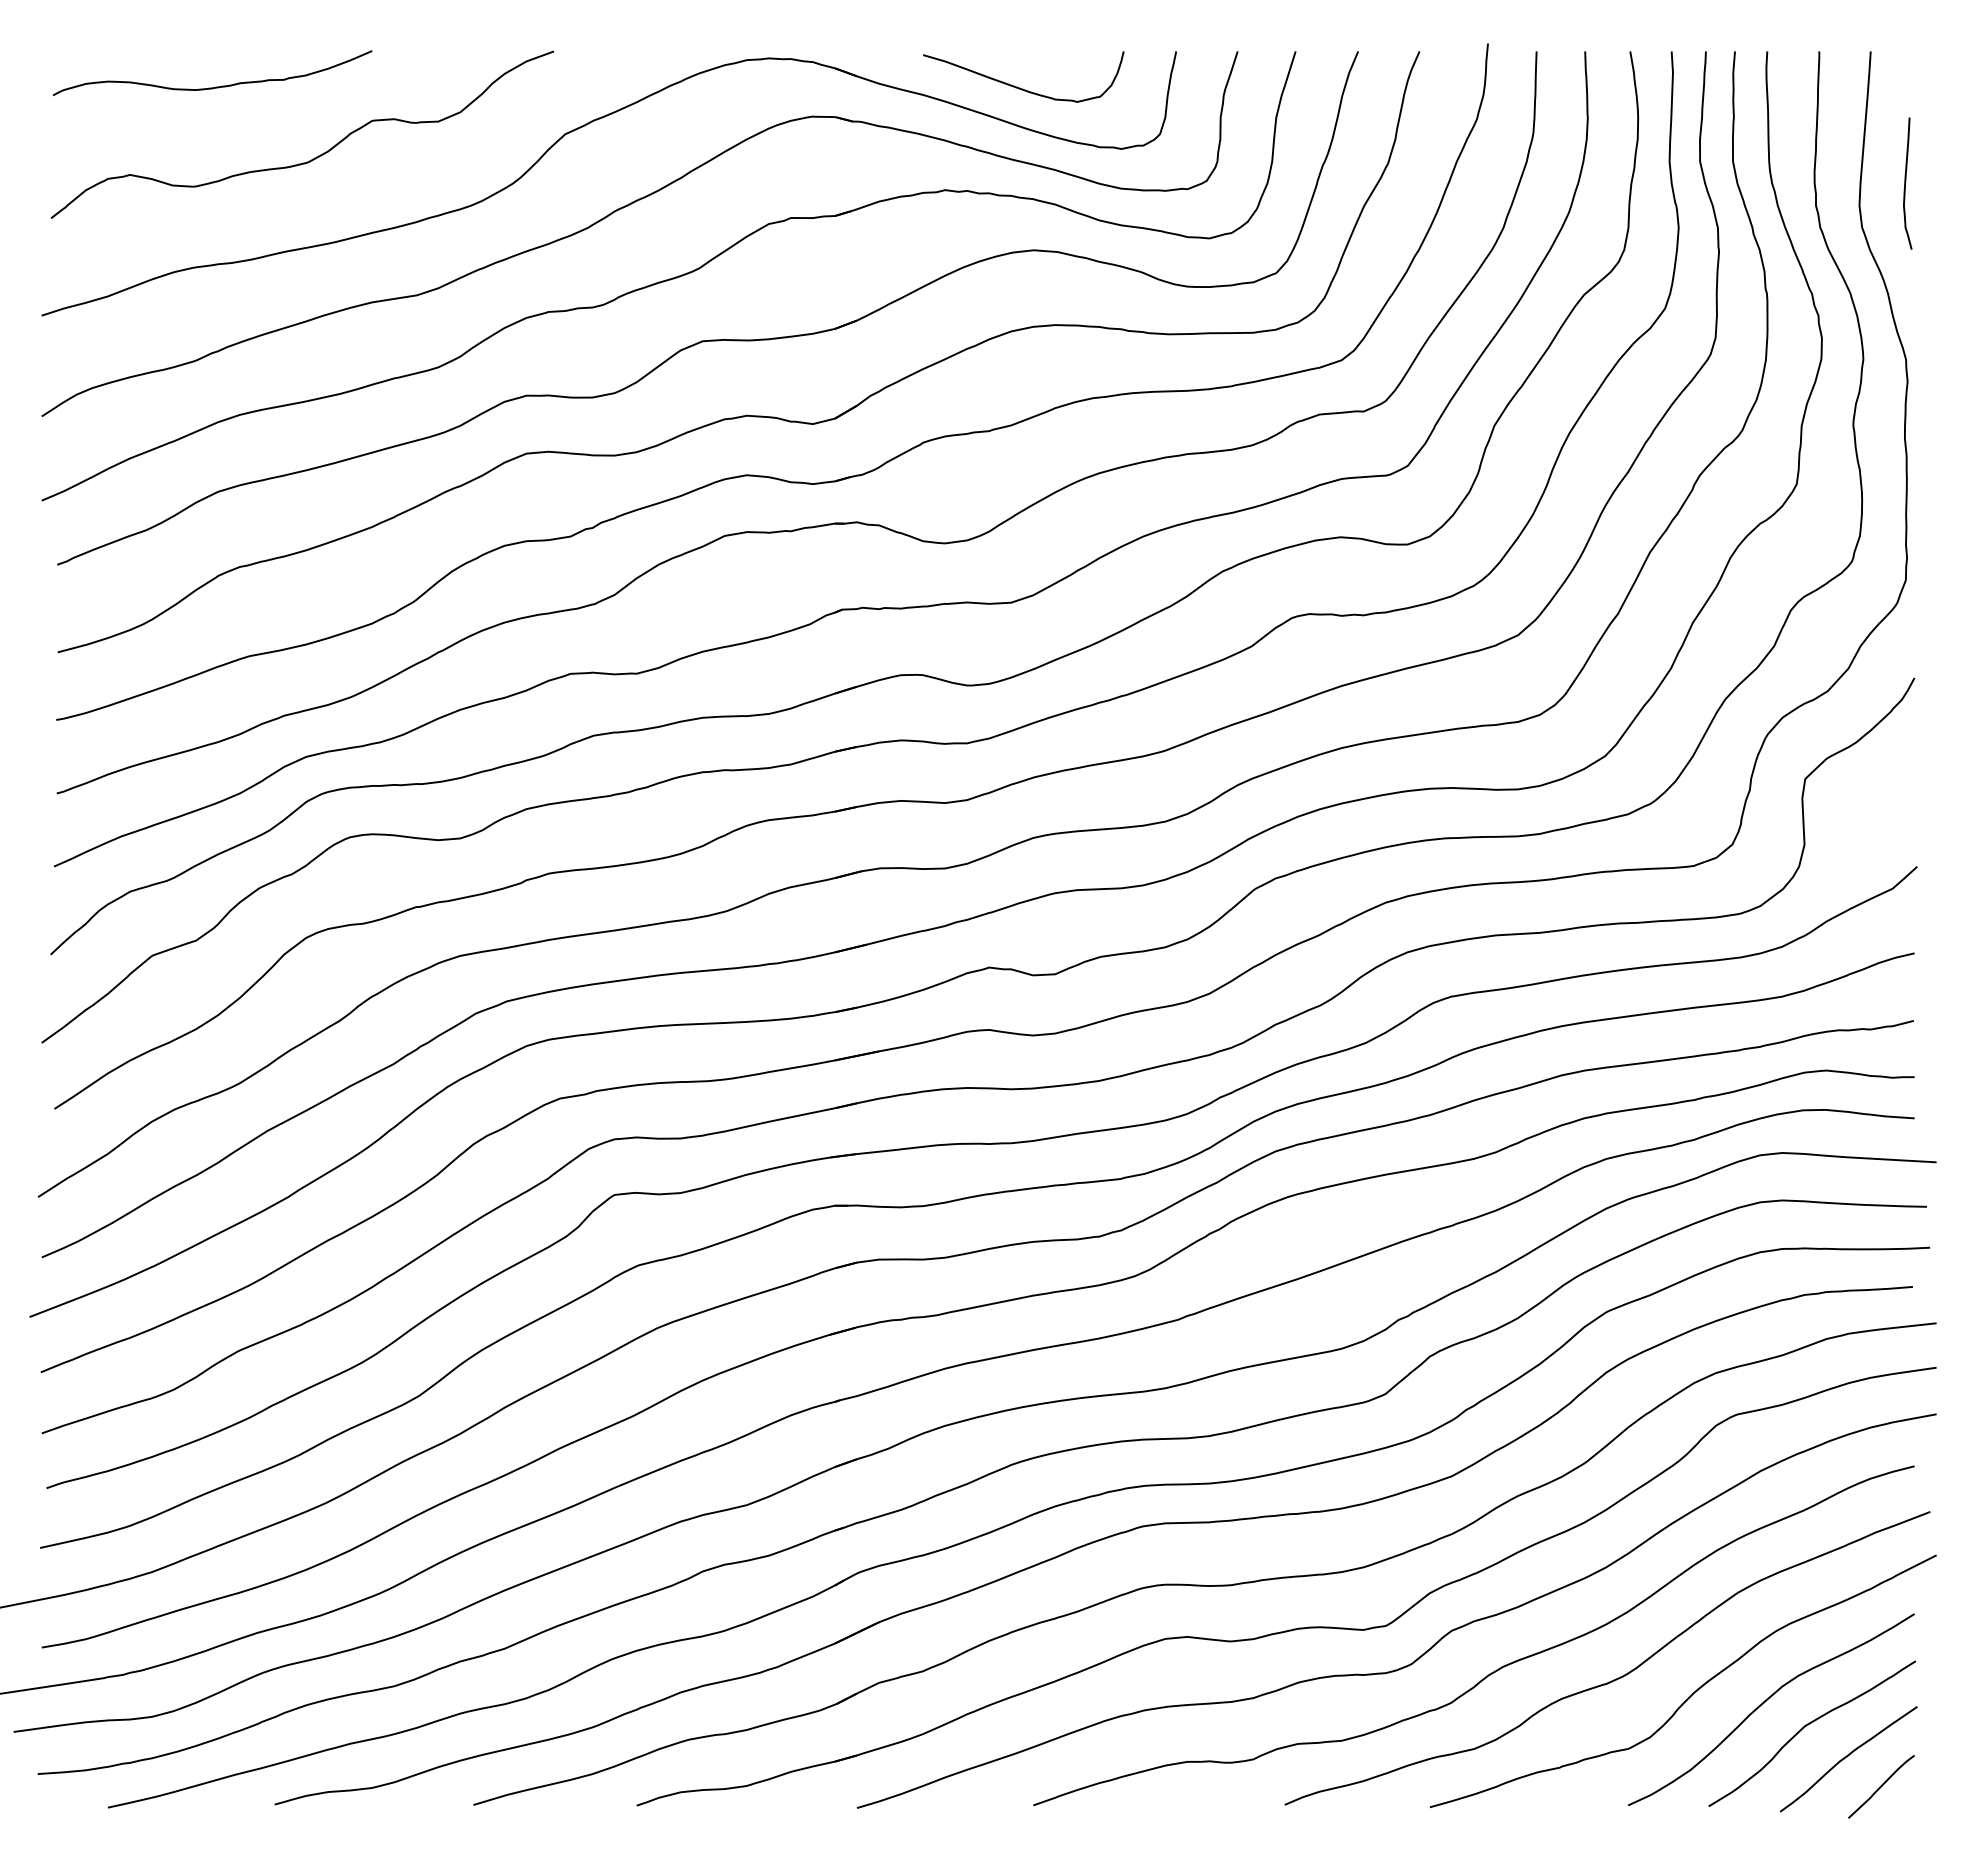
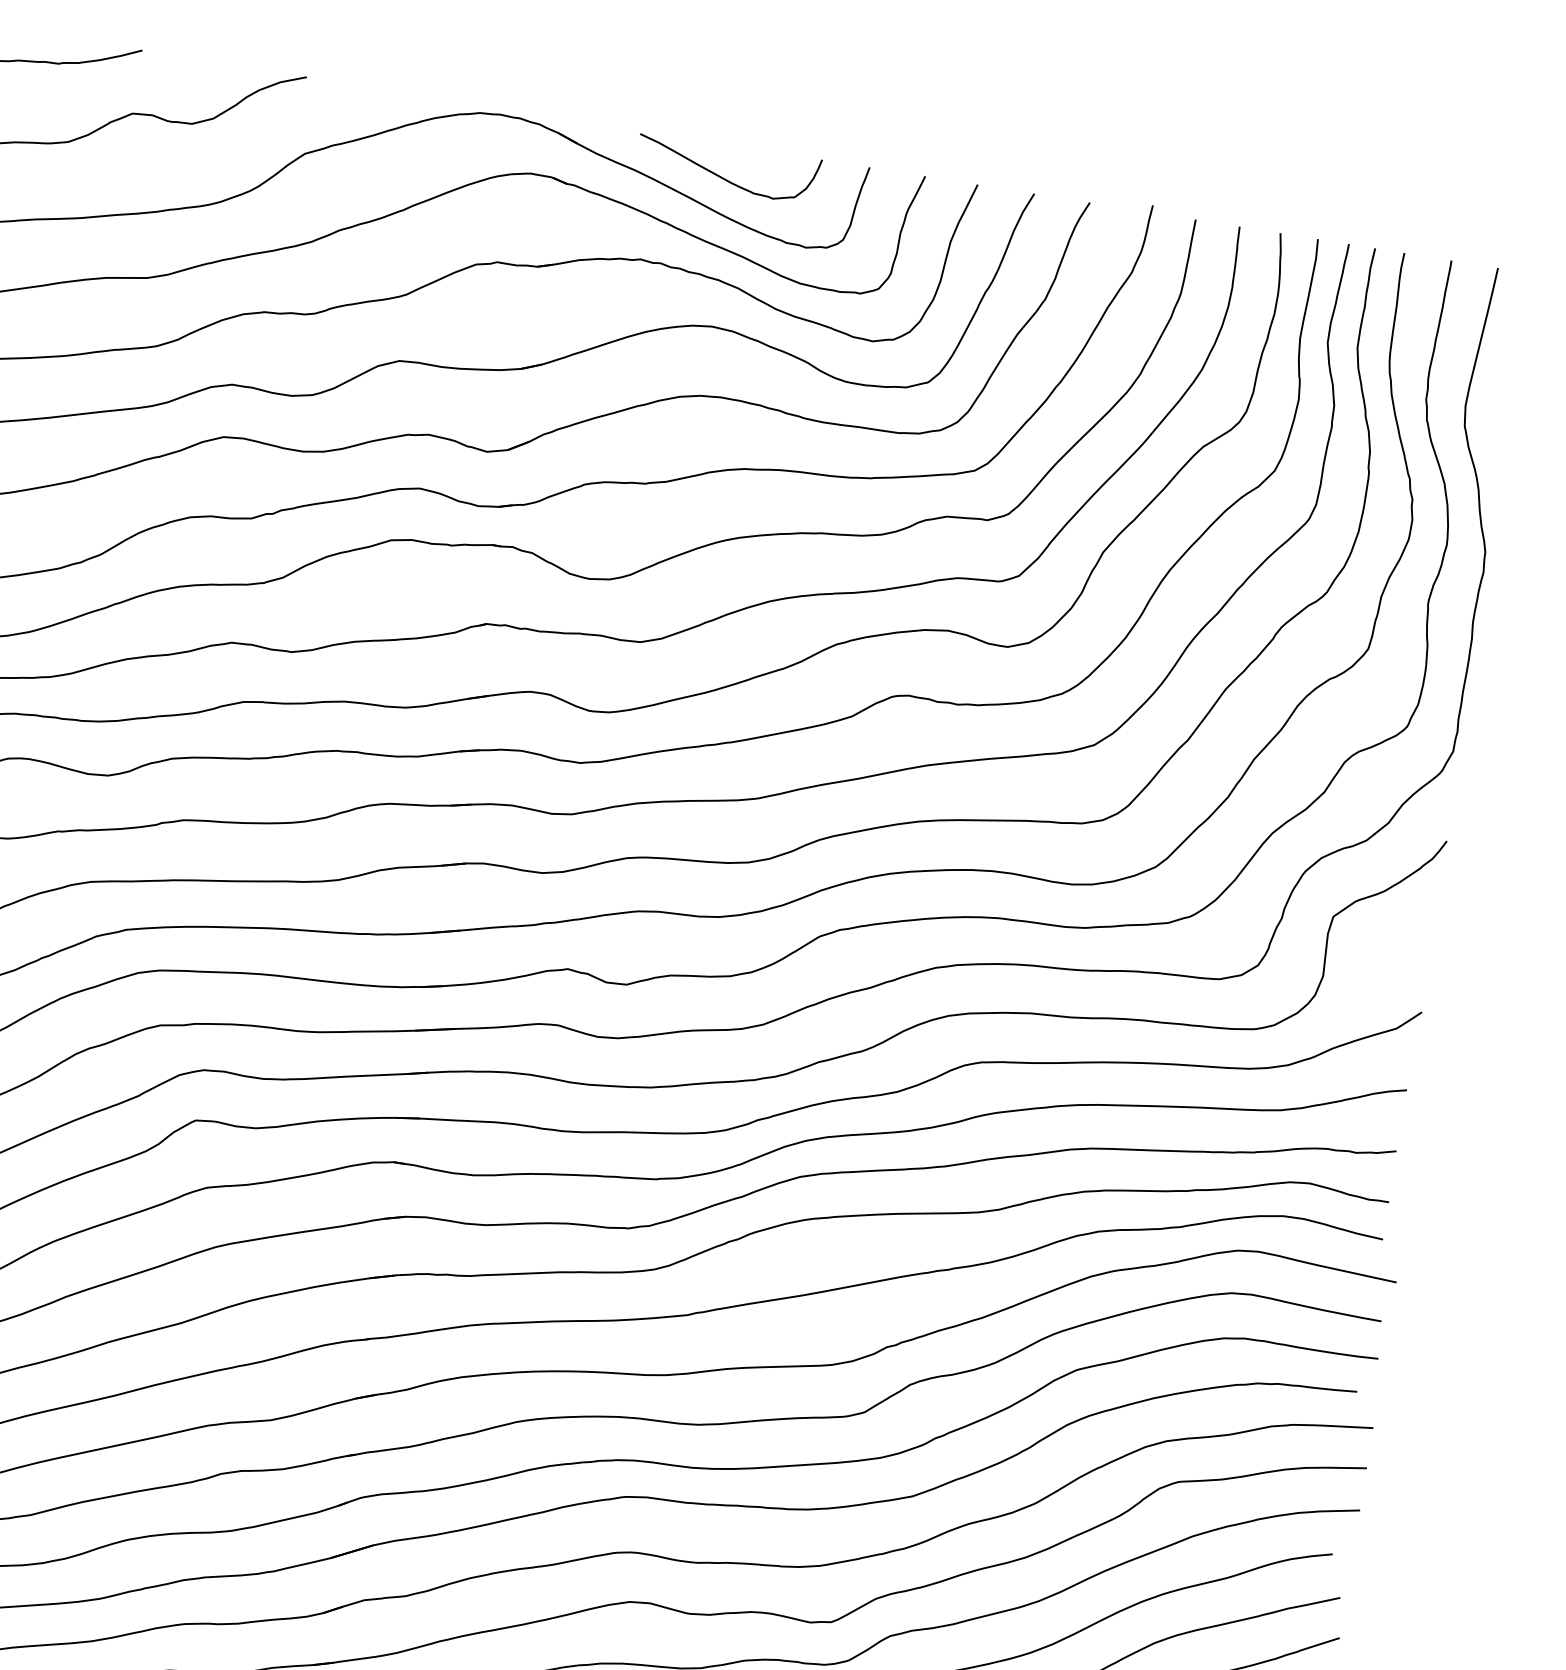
curve: (1906, 182) -> (1511, 391), removed

